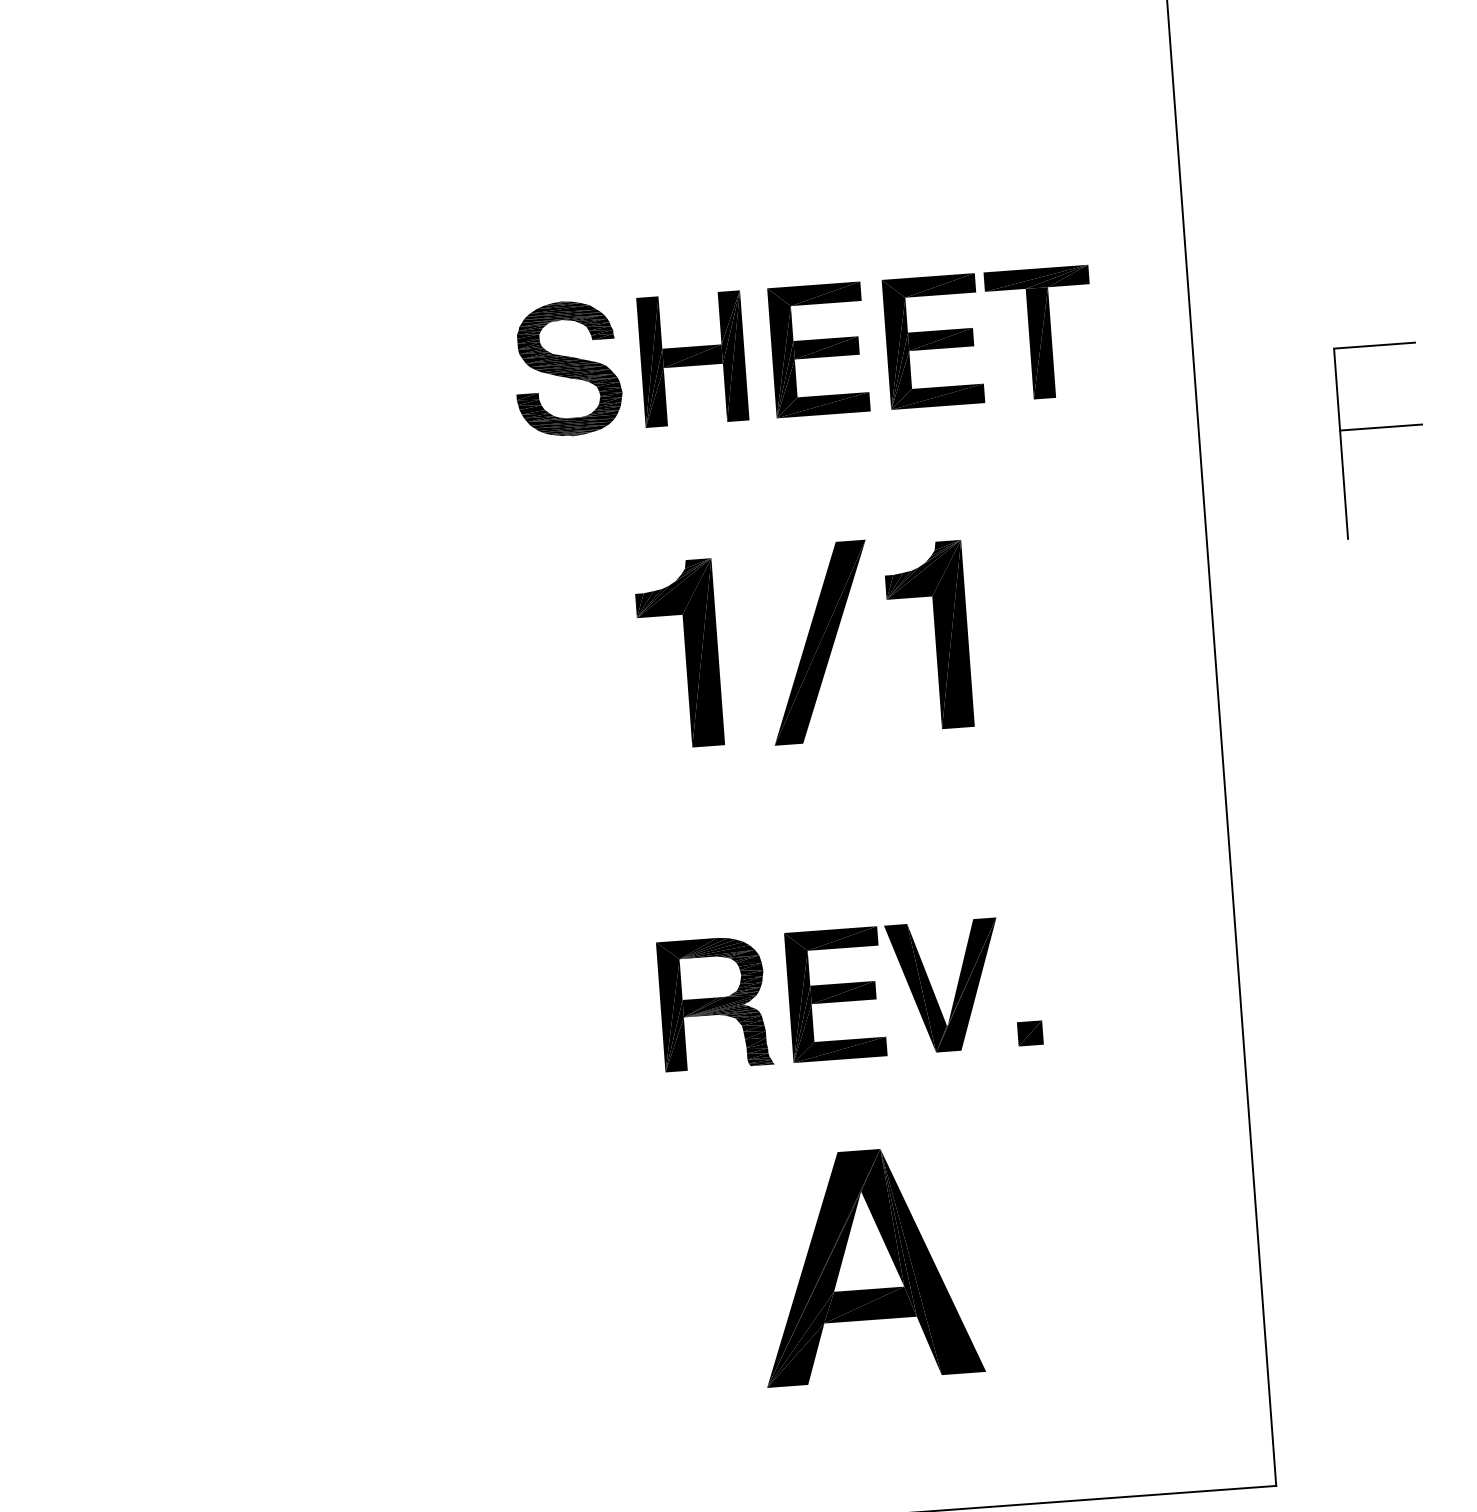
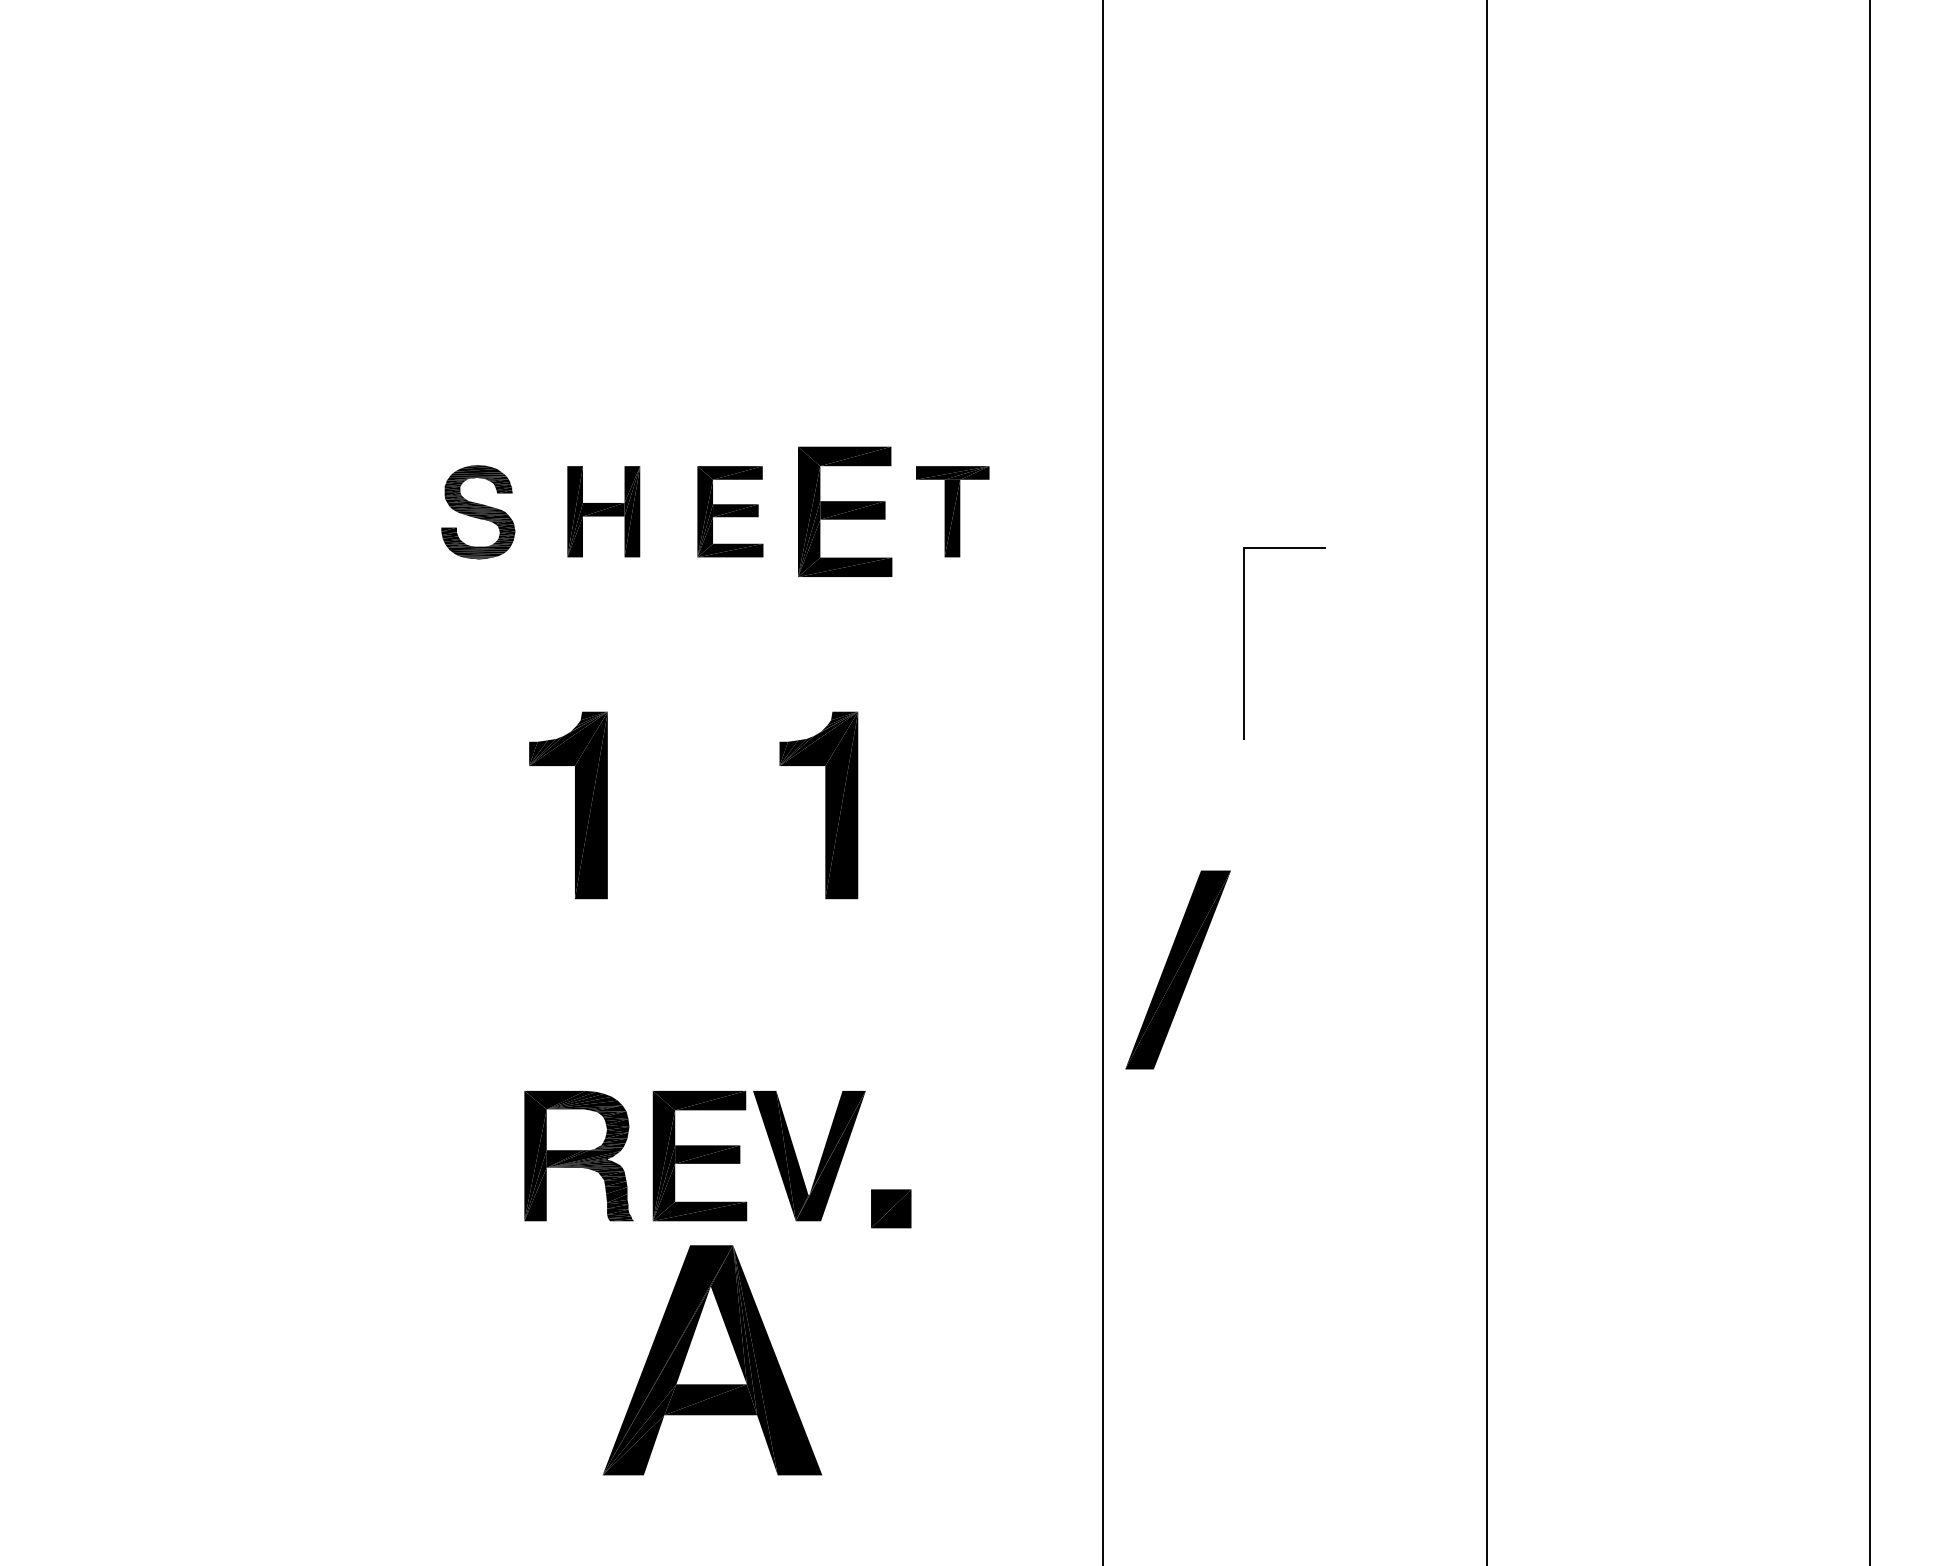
part: (1040, 333) -> (952, 511), size x0.7
part: (819, 349) -> (730, 511), size x0.7
part: (692, 358) -> (603, 511), size x0.7
part: (567, 367) -> (478, 511), size x0.7
line: (1381, 427) -> (1285, 630), removed
part: (819, 642) -> (1177, 969), moved
part: (1029, 1033) -> (890, 1209), size x1.6
part: (867, 1265) -> (711, 1360), moved

